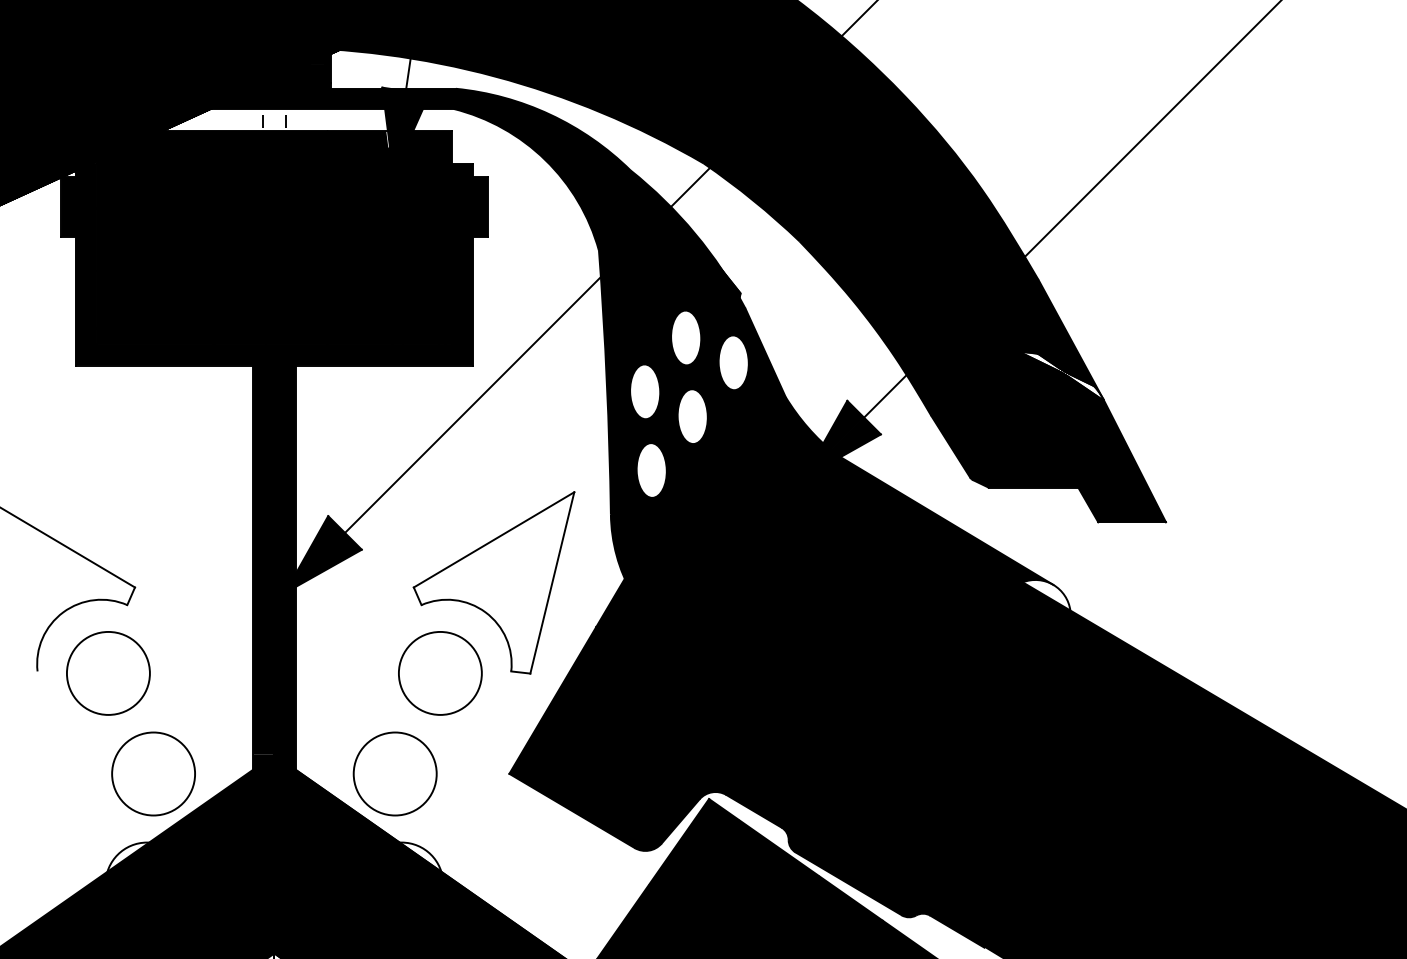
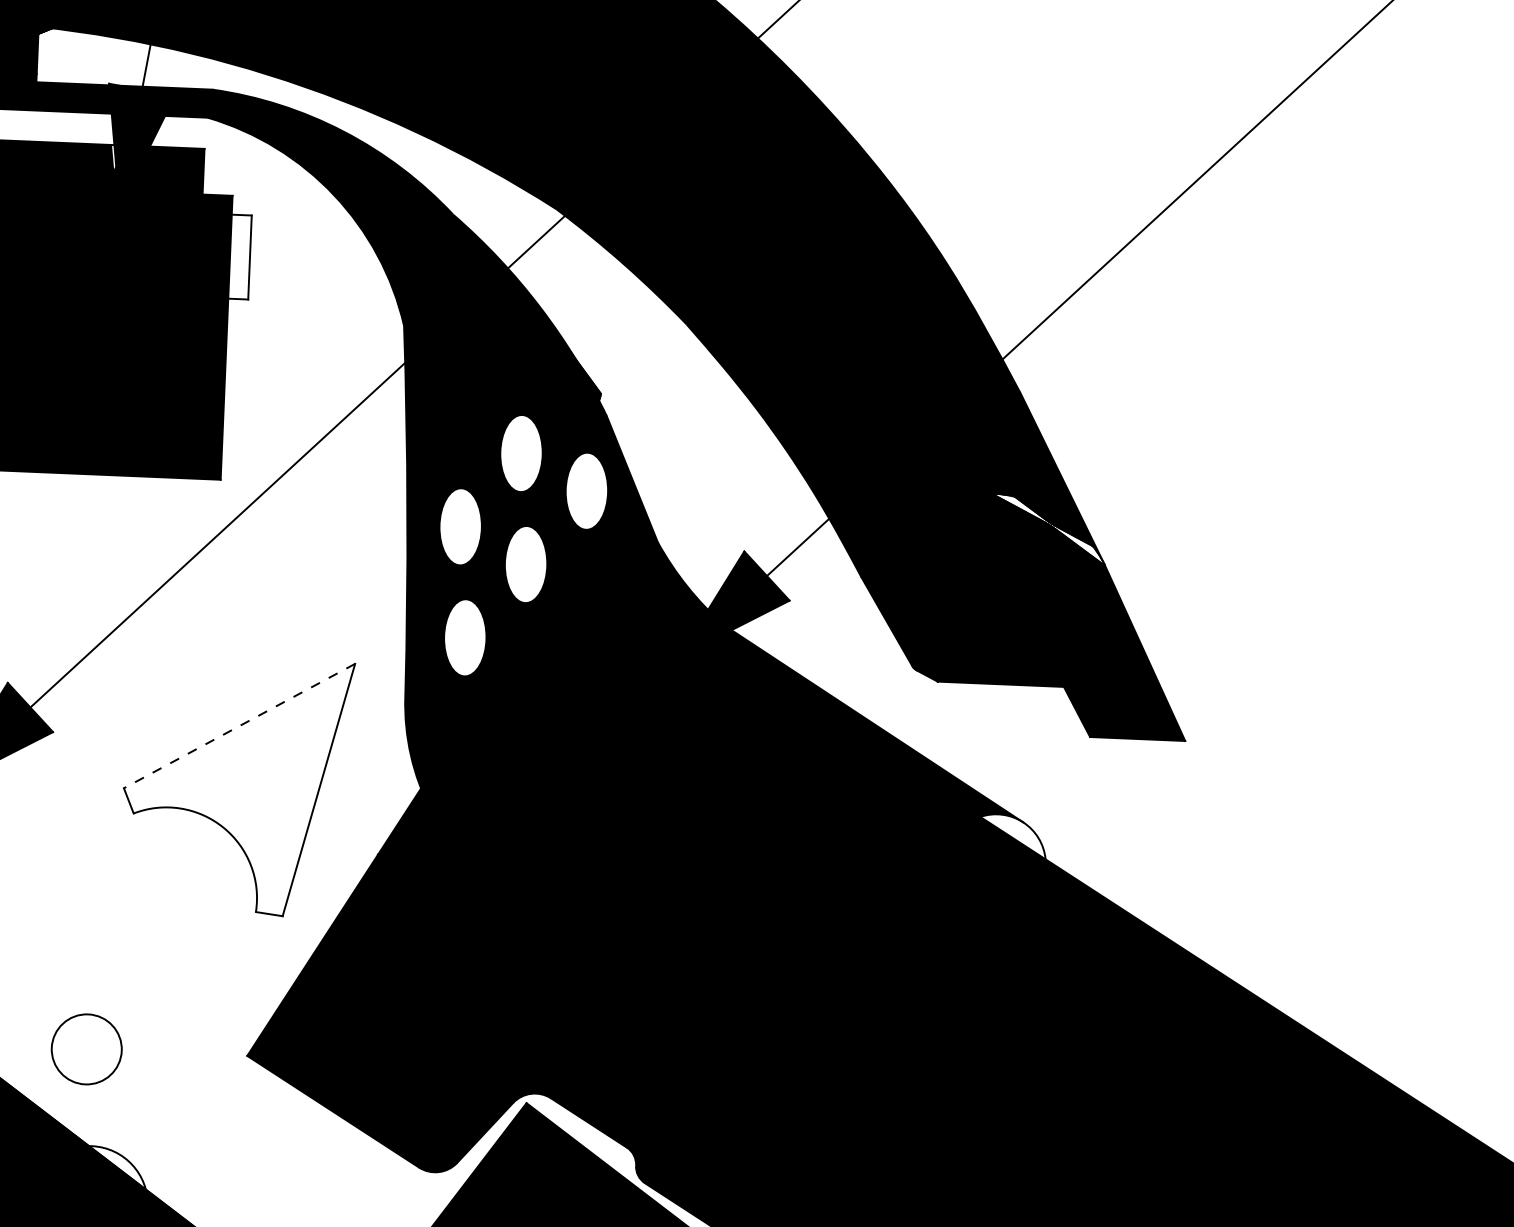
fill: (480, 206) -> (240, 256), removed
line: (493, 540) -> (238, 726), solid -> dashed
circle: (440, 673) -> (156, 910), removed
circle: (394, 773) -> (85, 1048), size x0.6

